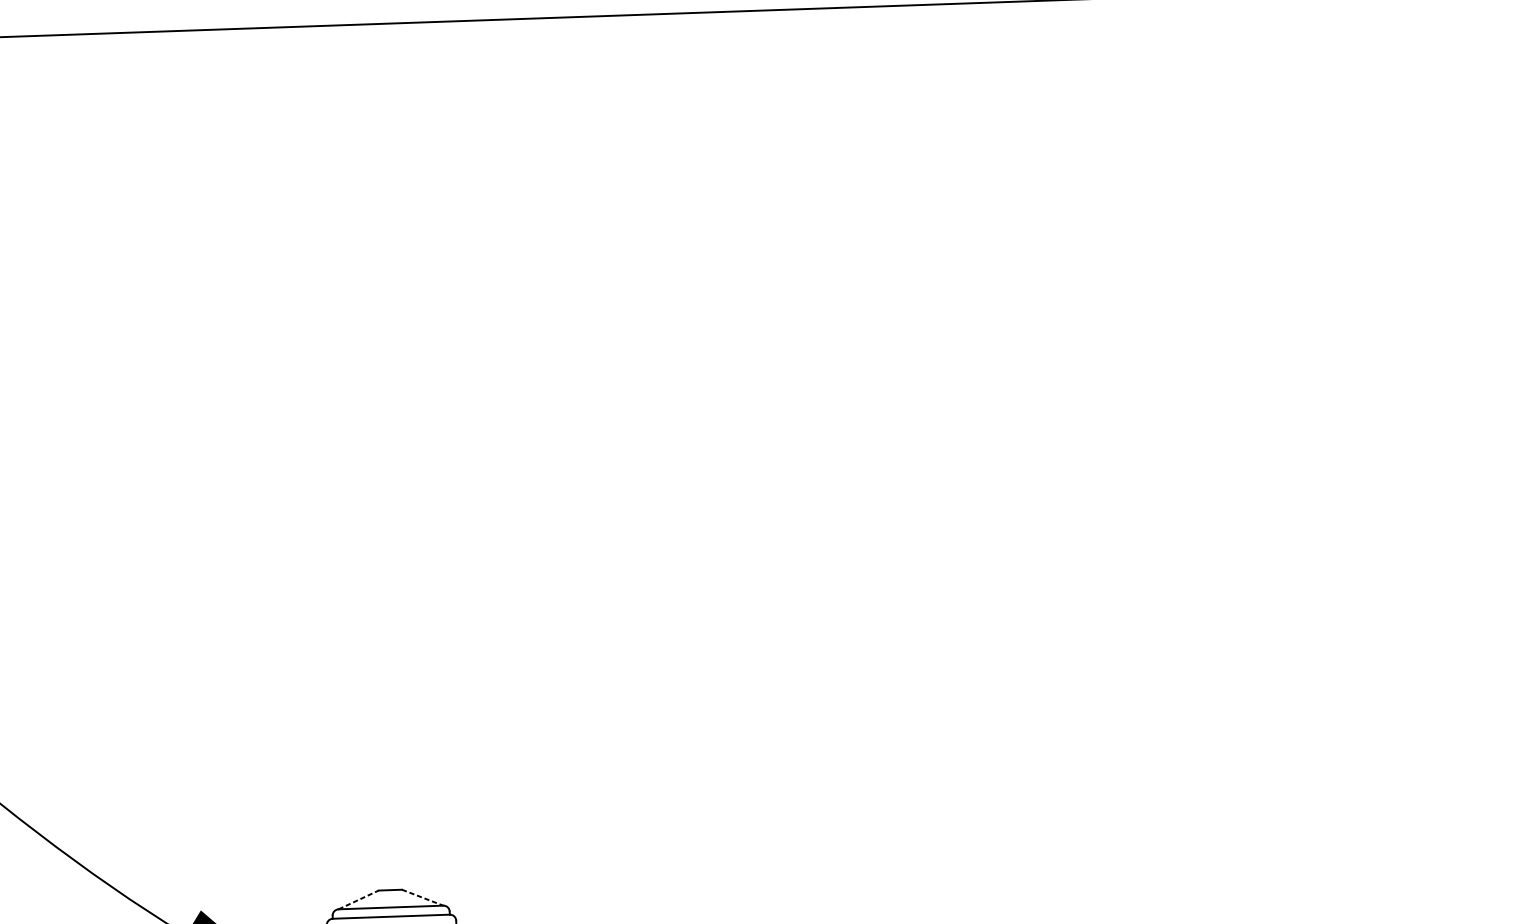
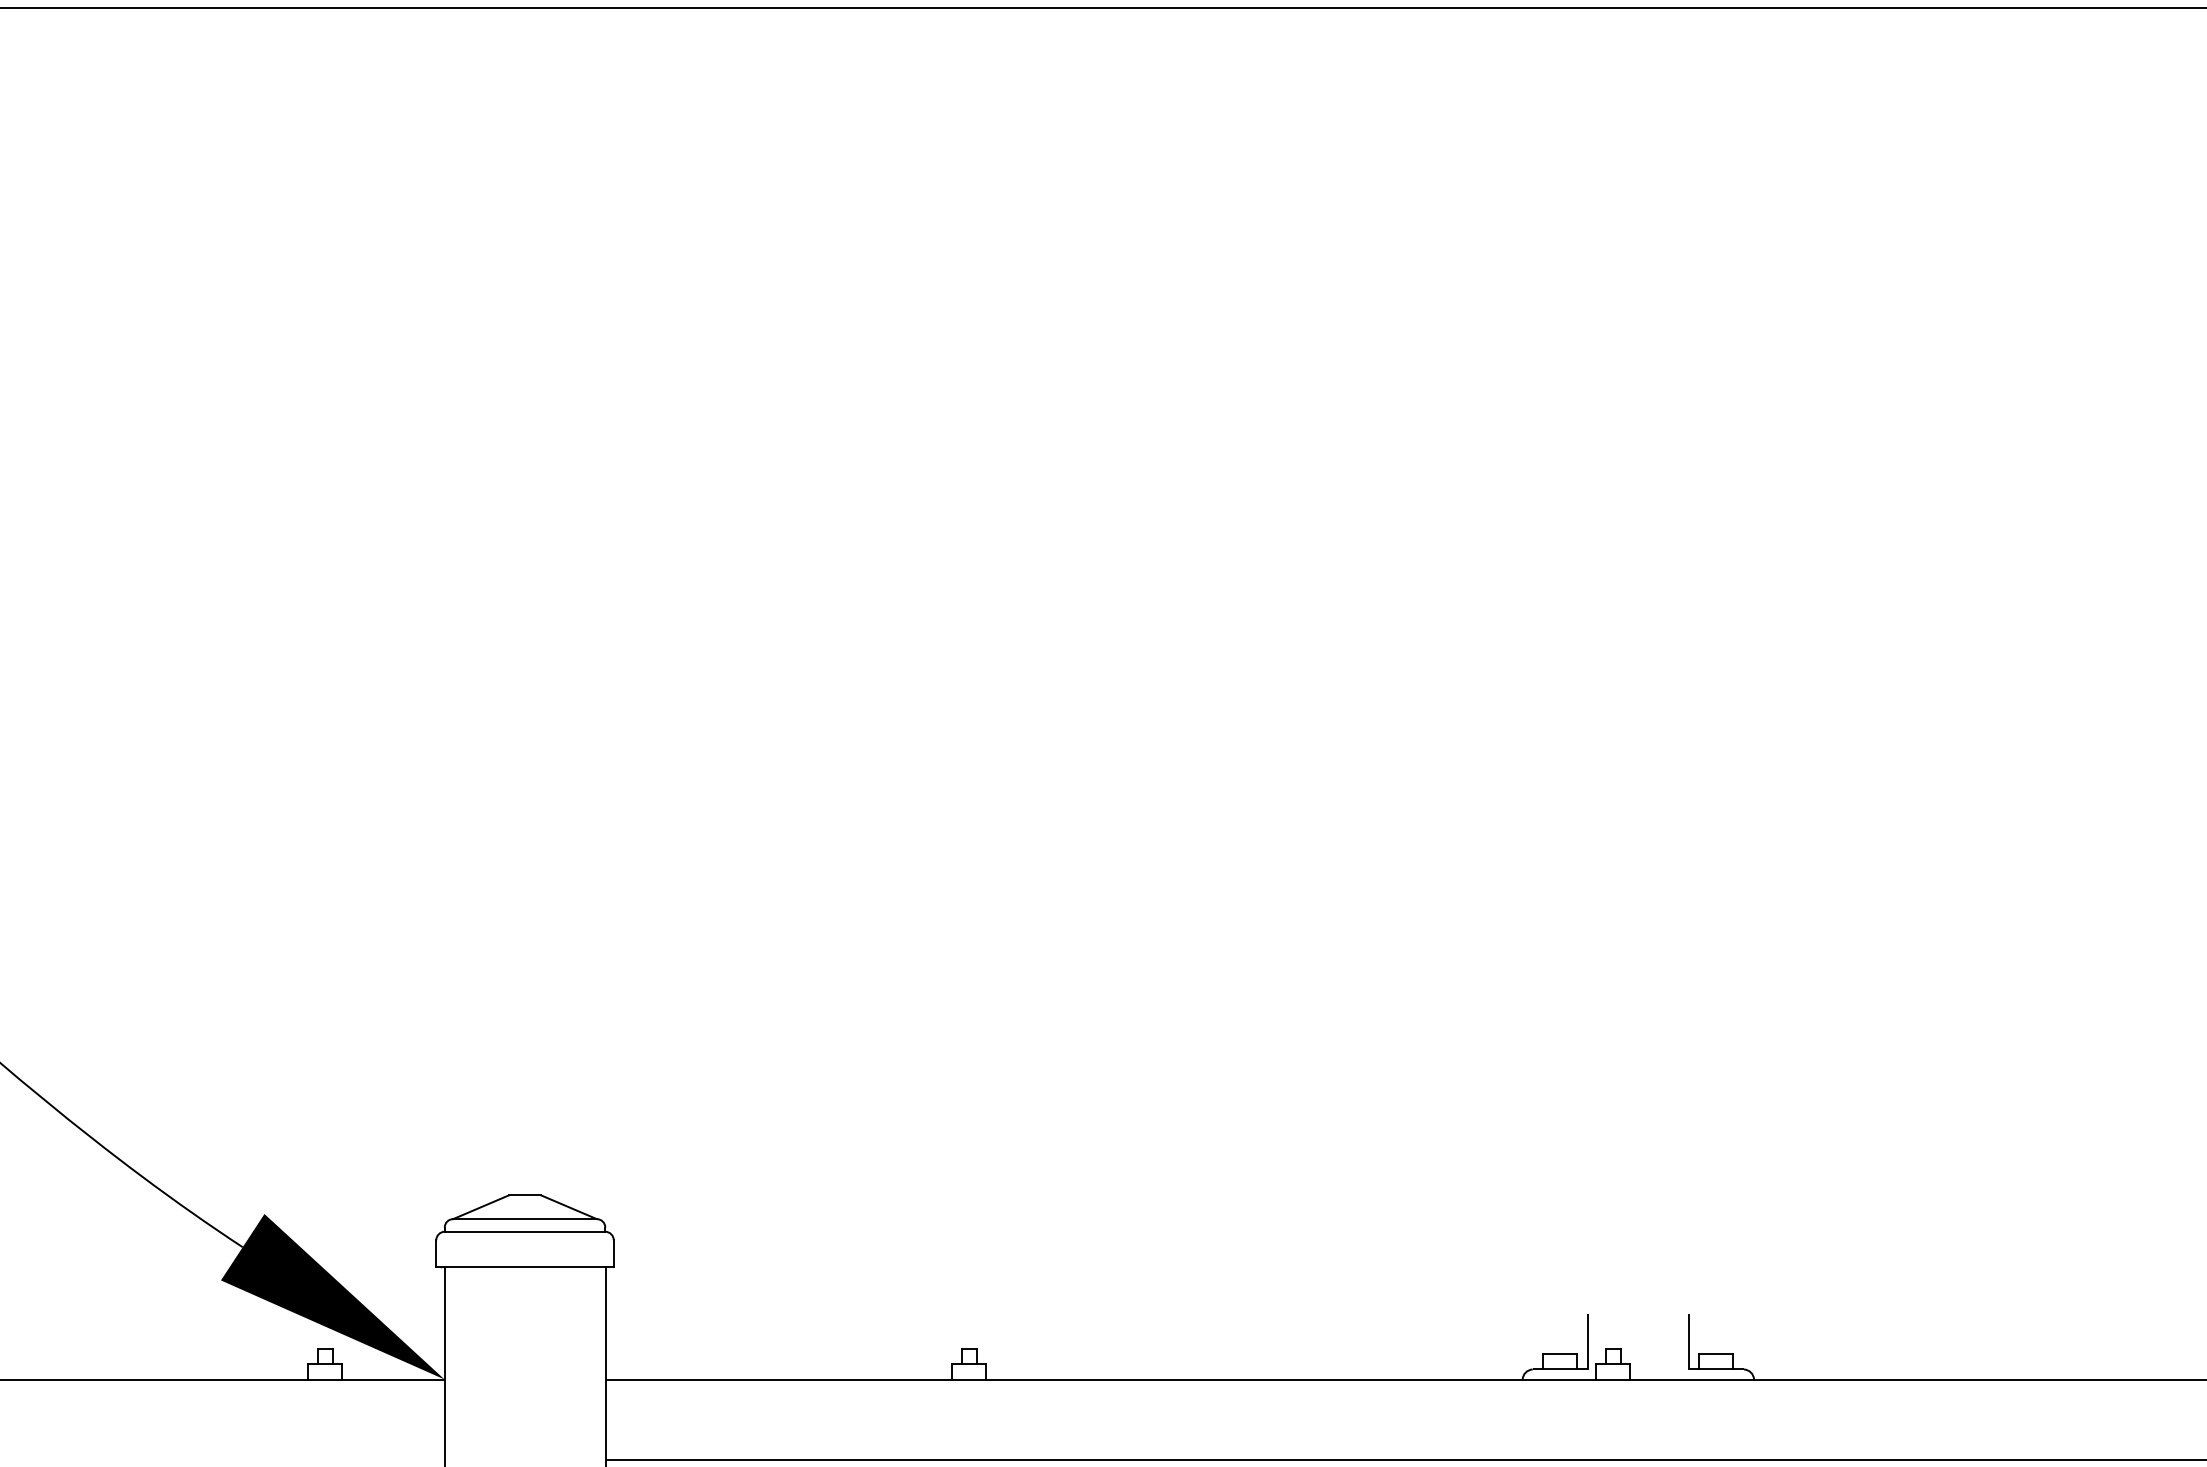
line: (423, 897) -> (569, 1207), dashed -> solid
line: (358, 900) -> (481, 1207), dashed -> solid

